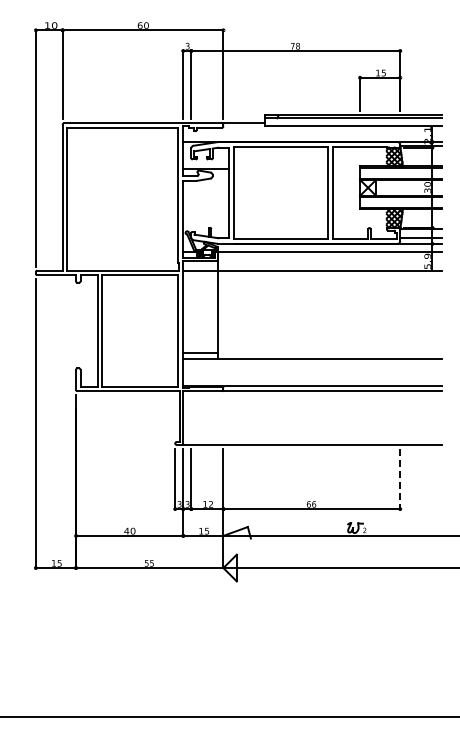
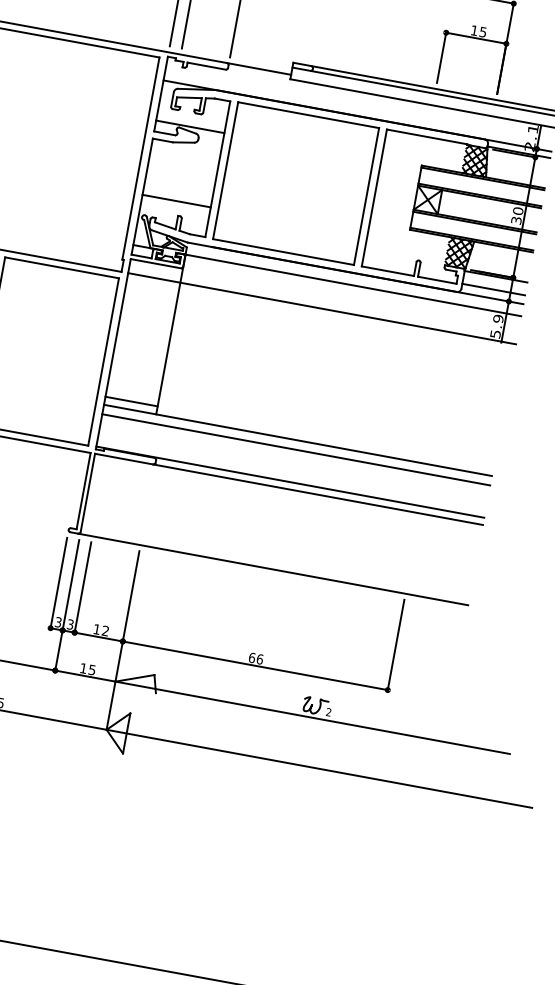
line: (205, 218) -> (175, 201), added
line: (312, 364) -> (296, 449), added
line: (400, 479) -> (396, 645), dashed -> solid

